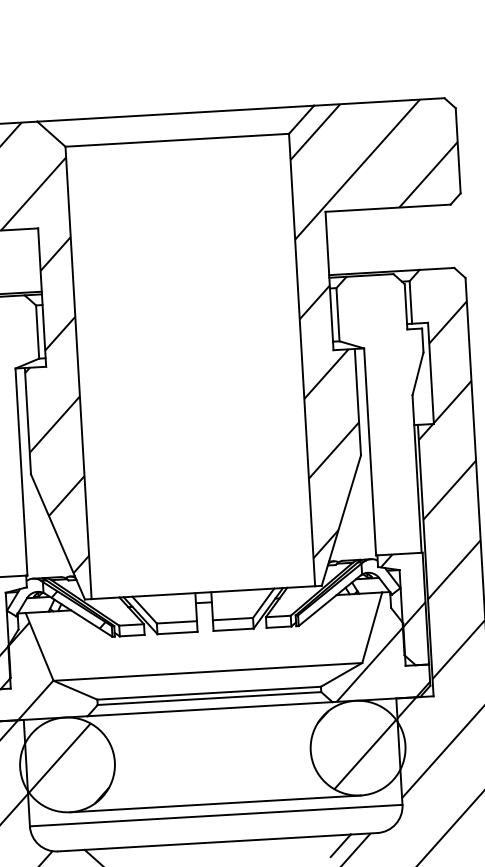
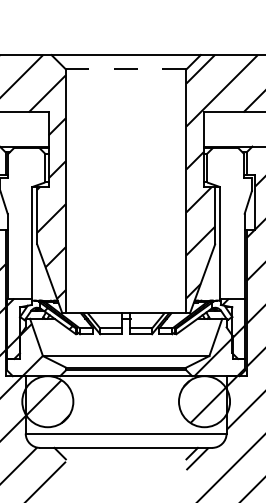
line: (176, 140) -> (125, 69), solid -> dashed
line: (214, 804) -> (125, 427), removed

